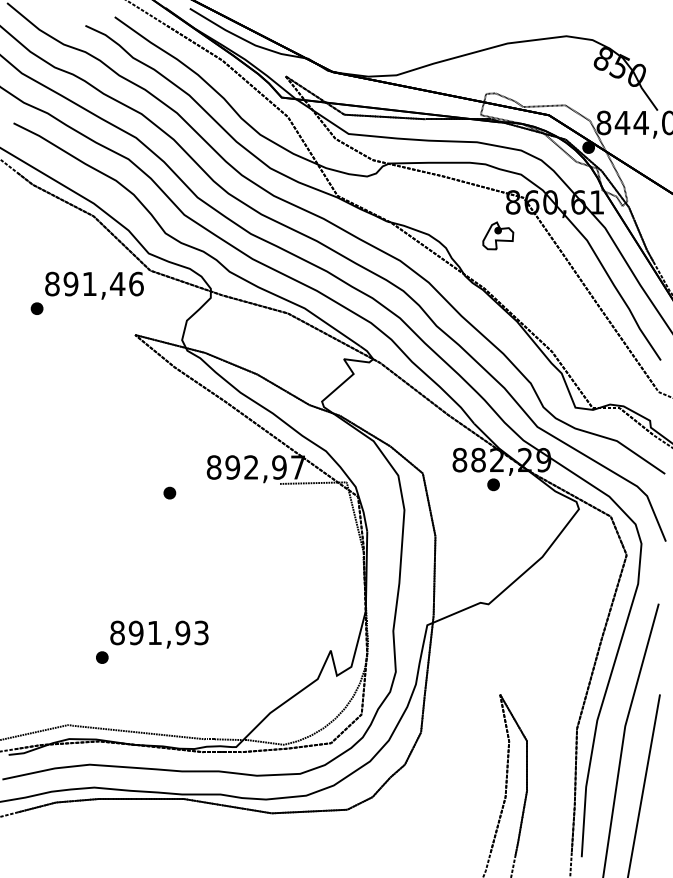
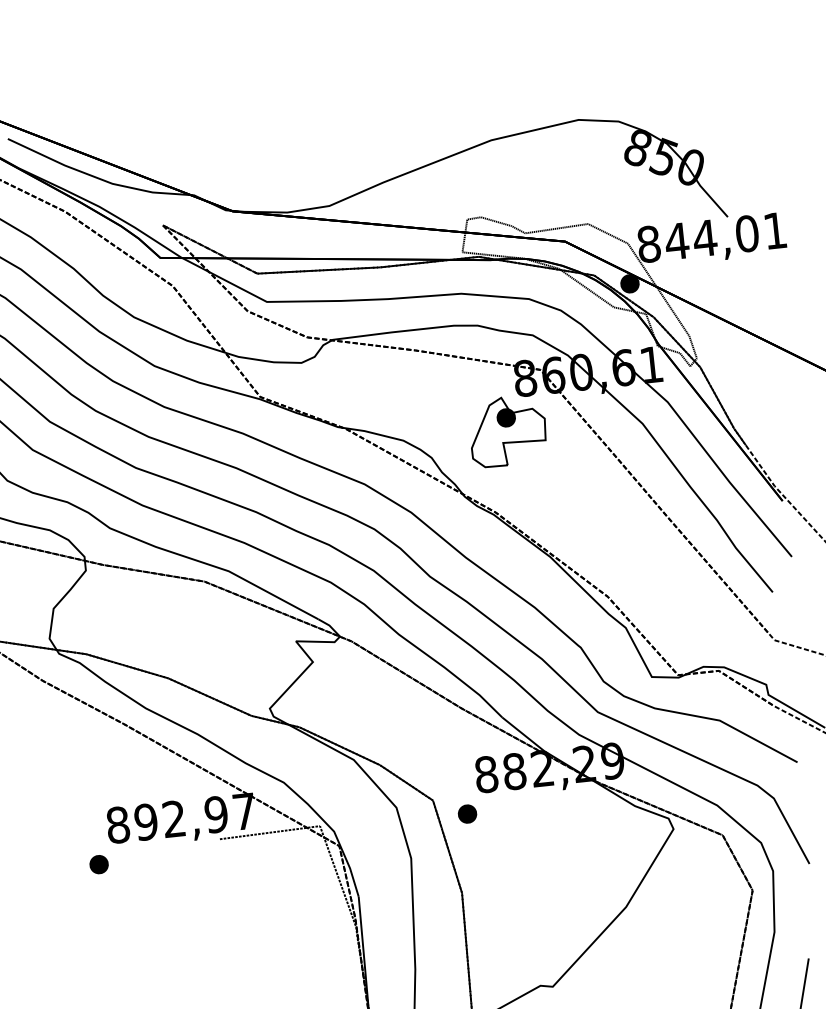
part: (498, 235) -> (508, 430), size x1.67
part: (493, 484) -> (467, 813), moved
part: (169, 492) -> (98, 863), moved

